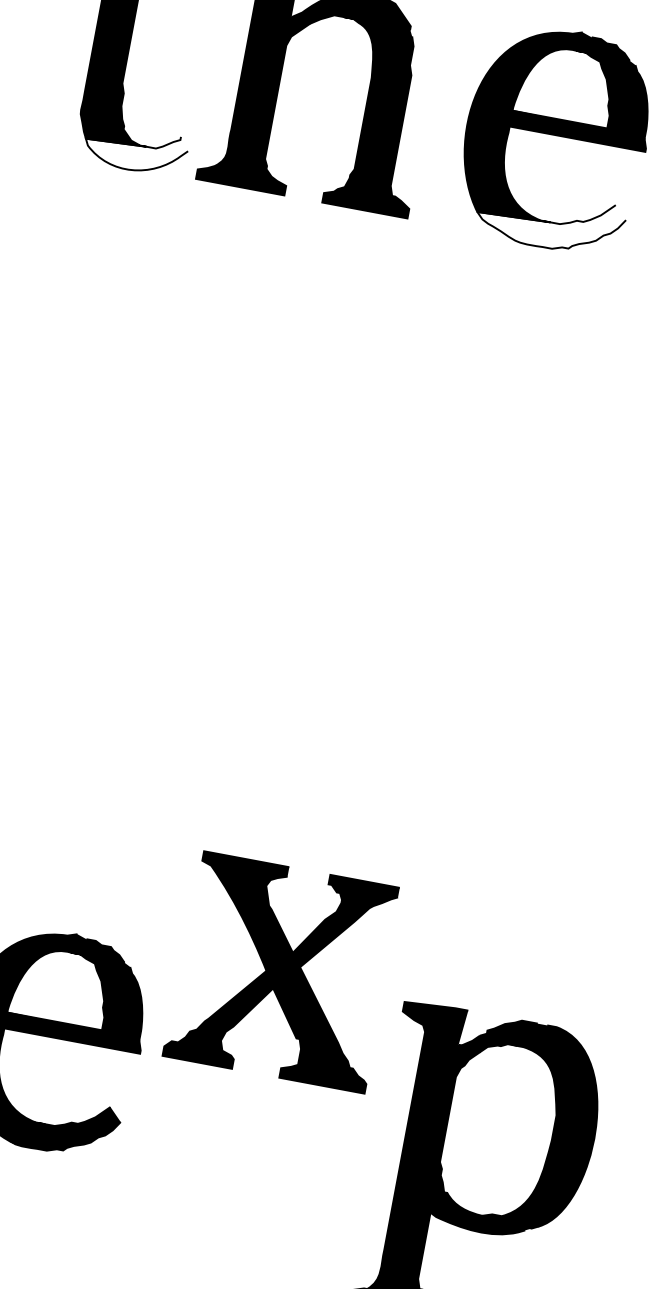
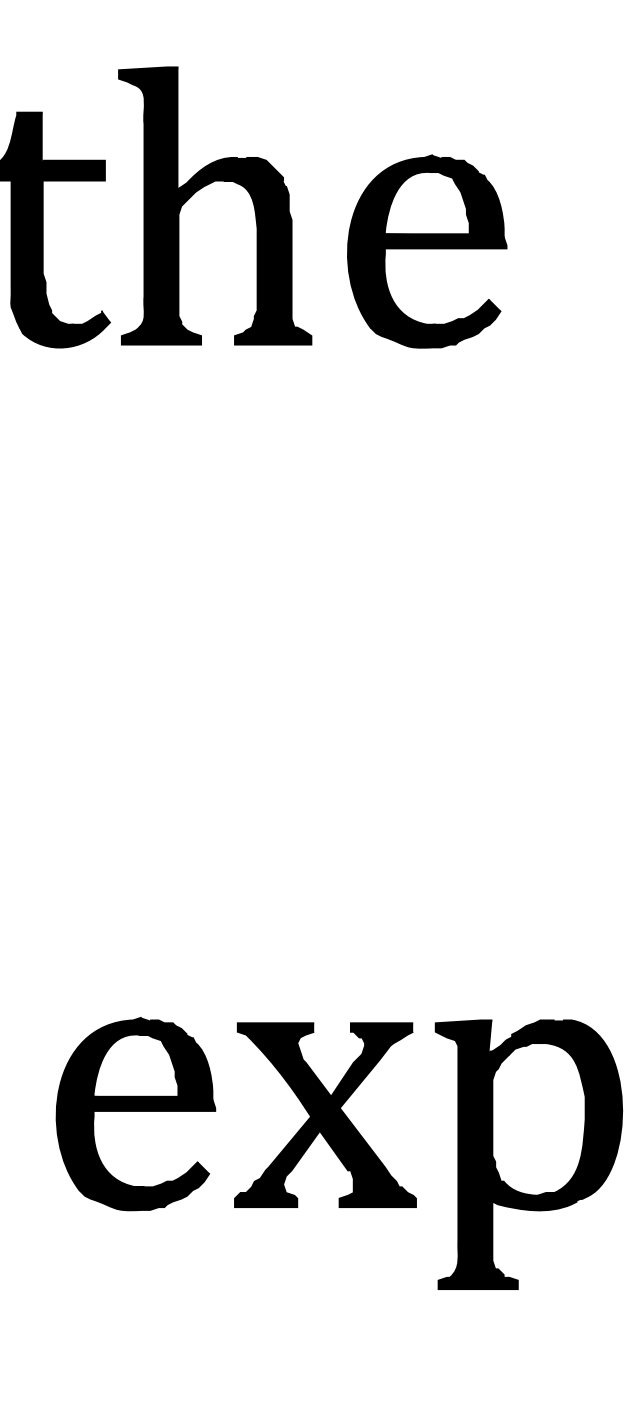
fill: (136, 149) -> (65, 328), added
fill: (550, 220) -> (435, 323), added
part: (282, 971) -> (325, 1114), moved

